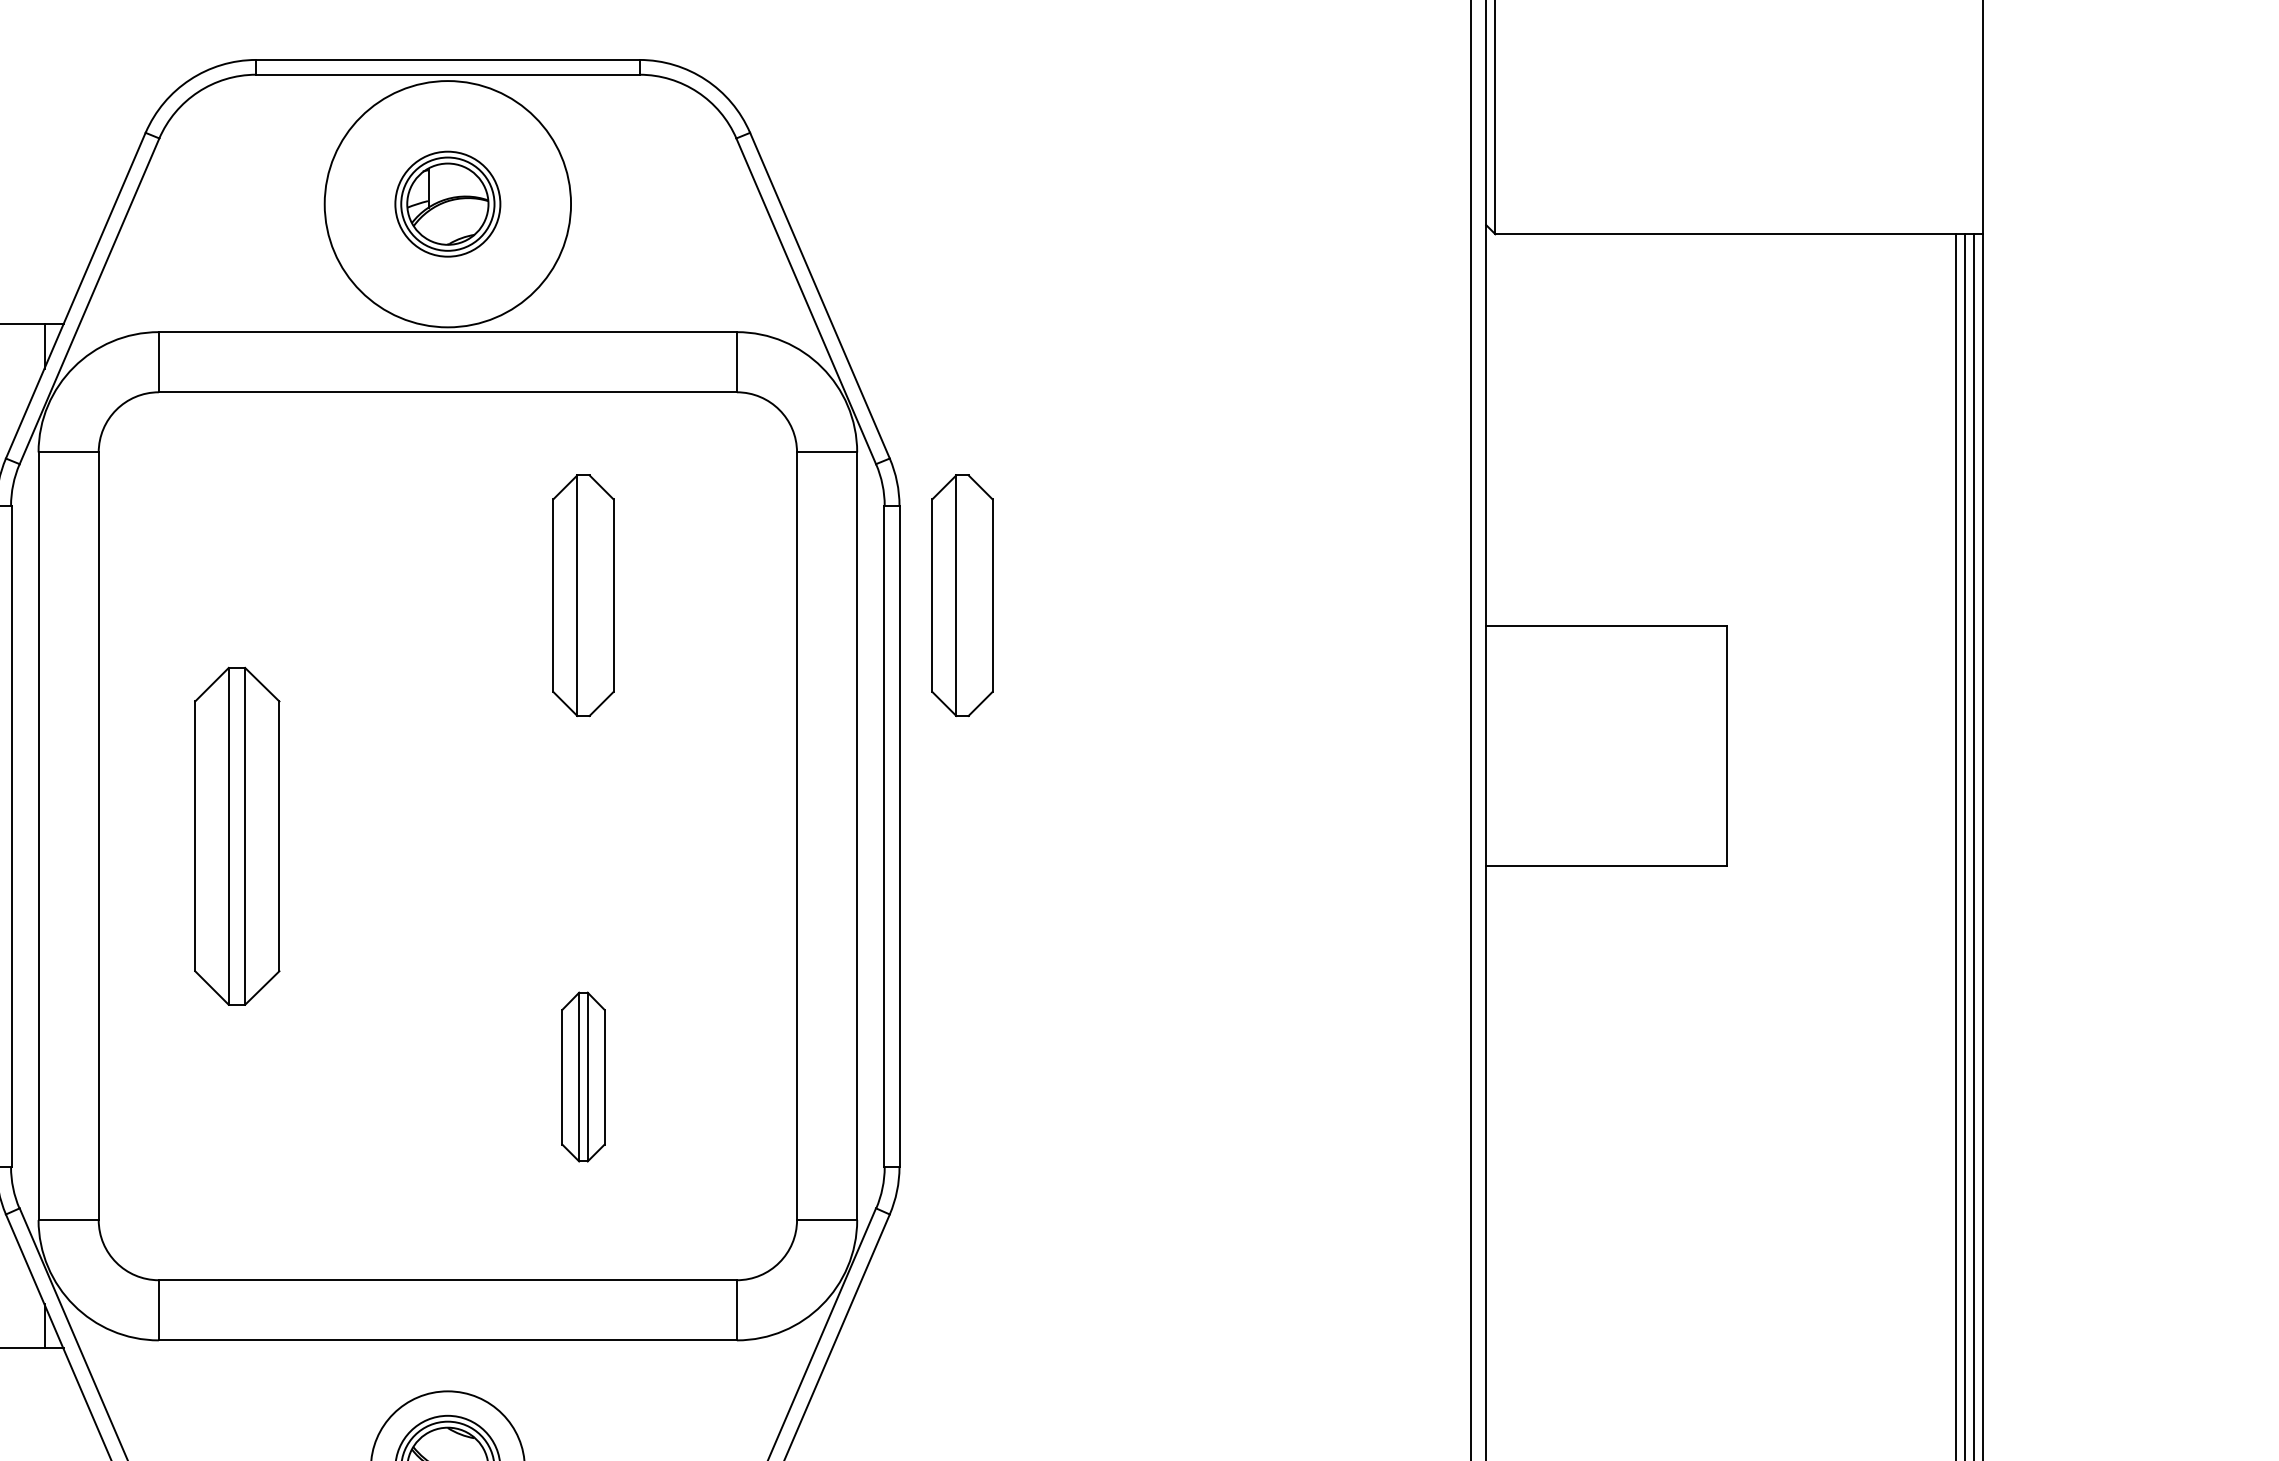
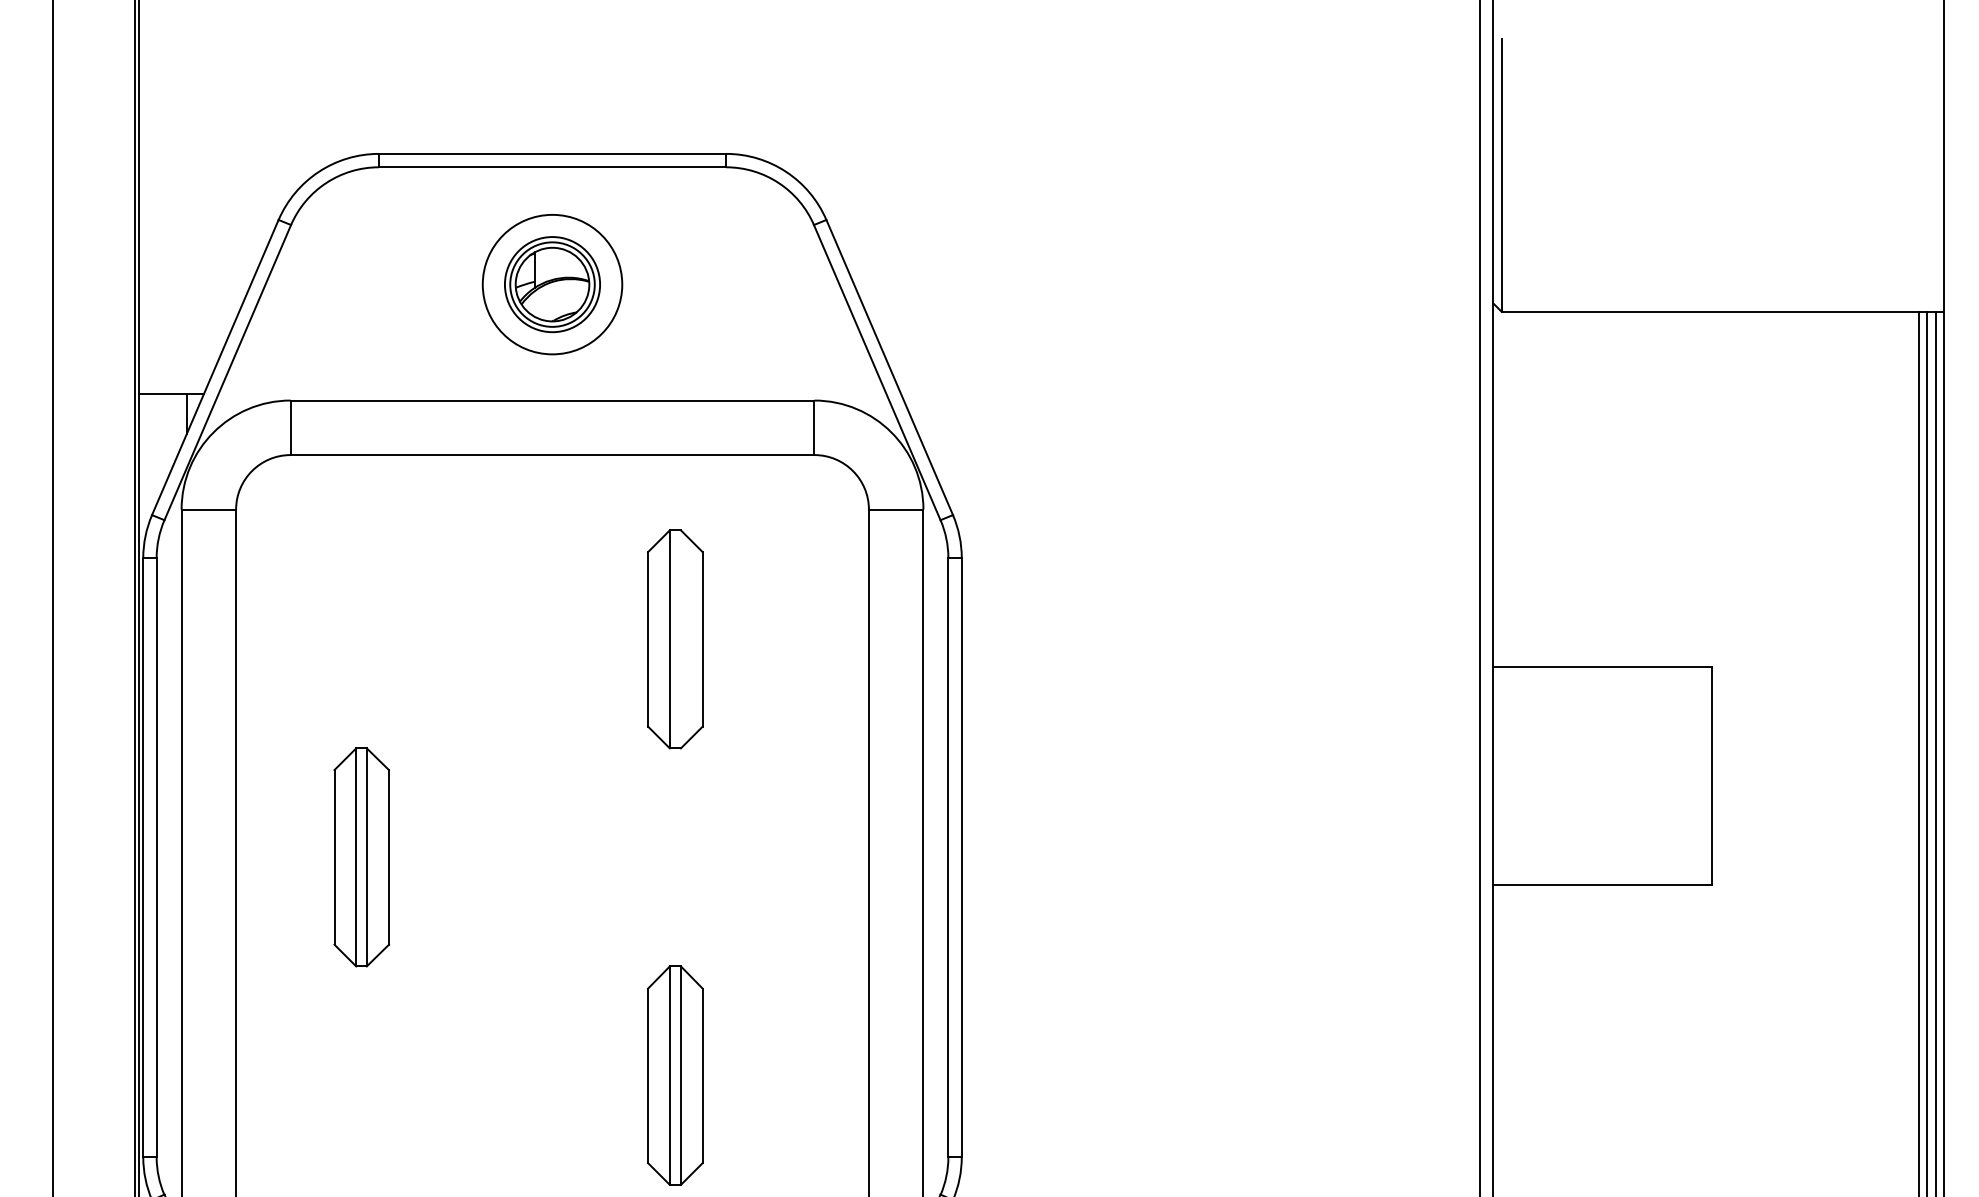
circle: (447, 204) -> (552, 284), size x0.62
part: (962, 595) -> (1018, 639), removed
part: (237, 835) -> (361, 856), size x0.71
part: (583, 1076) -> (675, 1075), size x1.43

